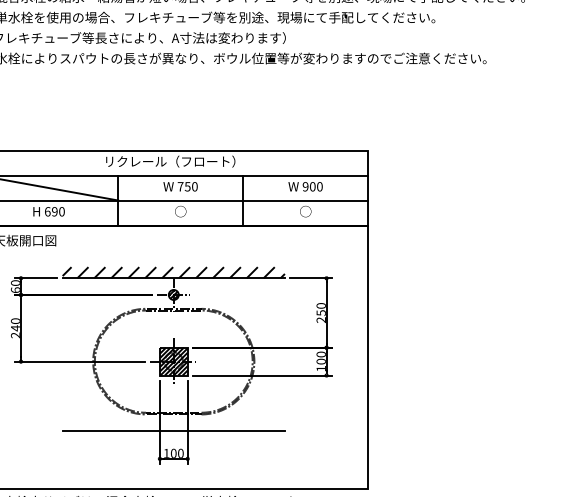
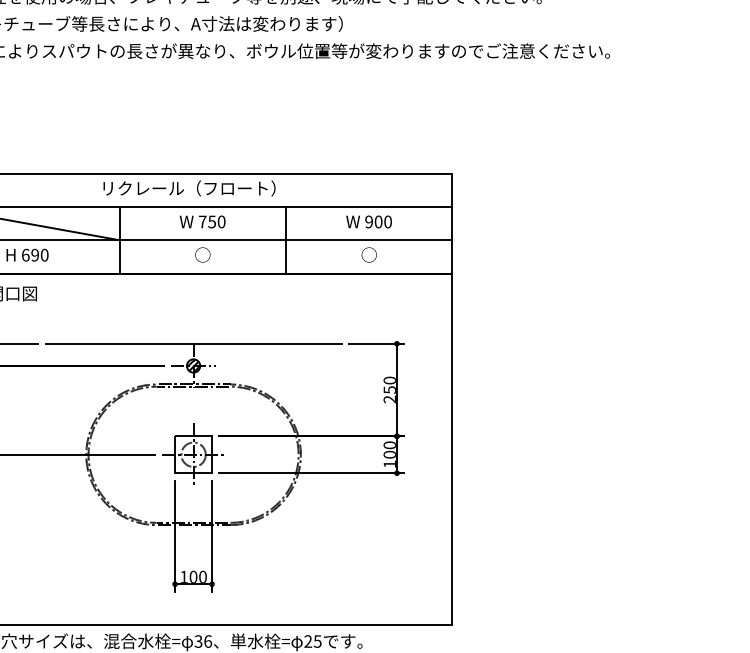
hatch: (173, 272) -> (193, 336), removed
hatch: (173, 361) -> (193, 454), removed
line: (173, 431) -> (193, 547), removed

